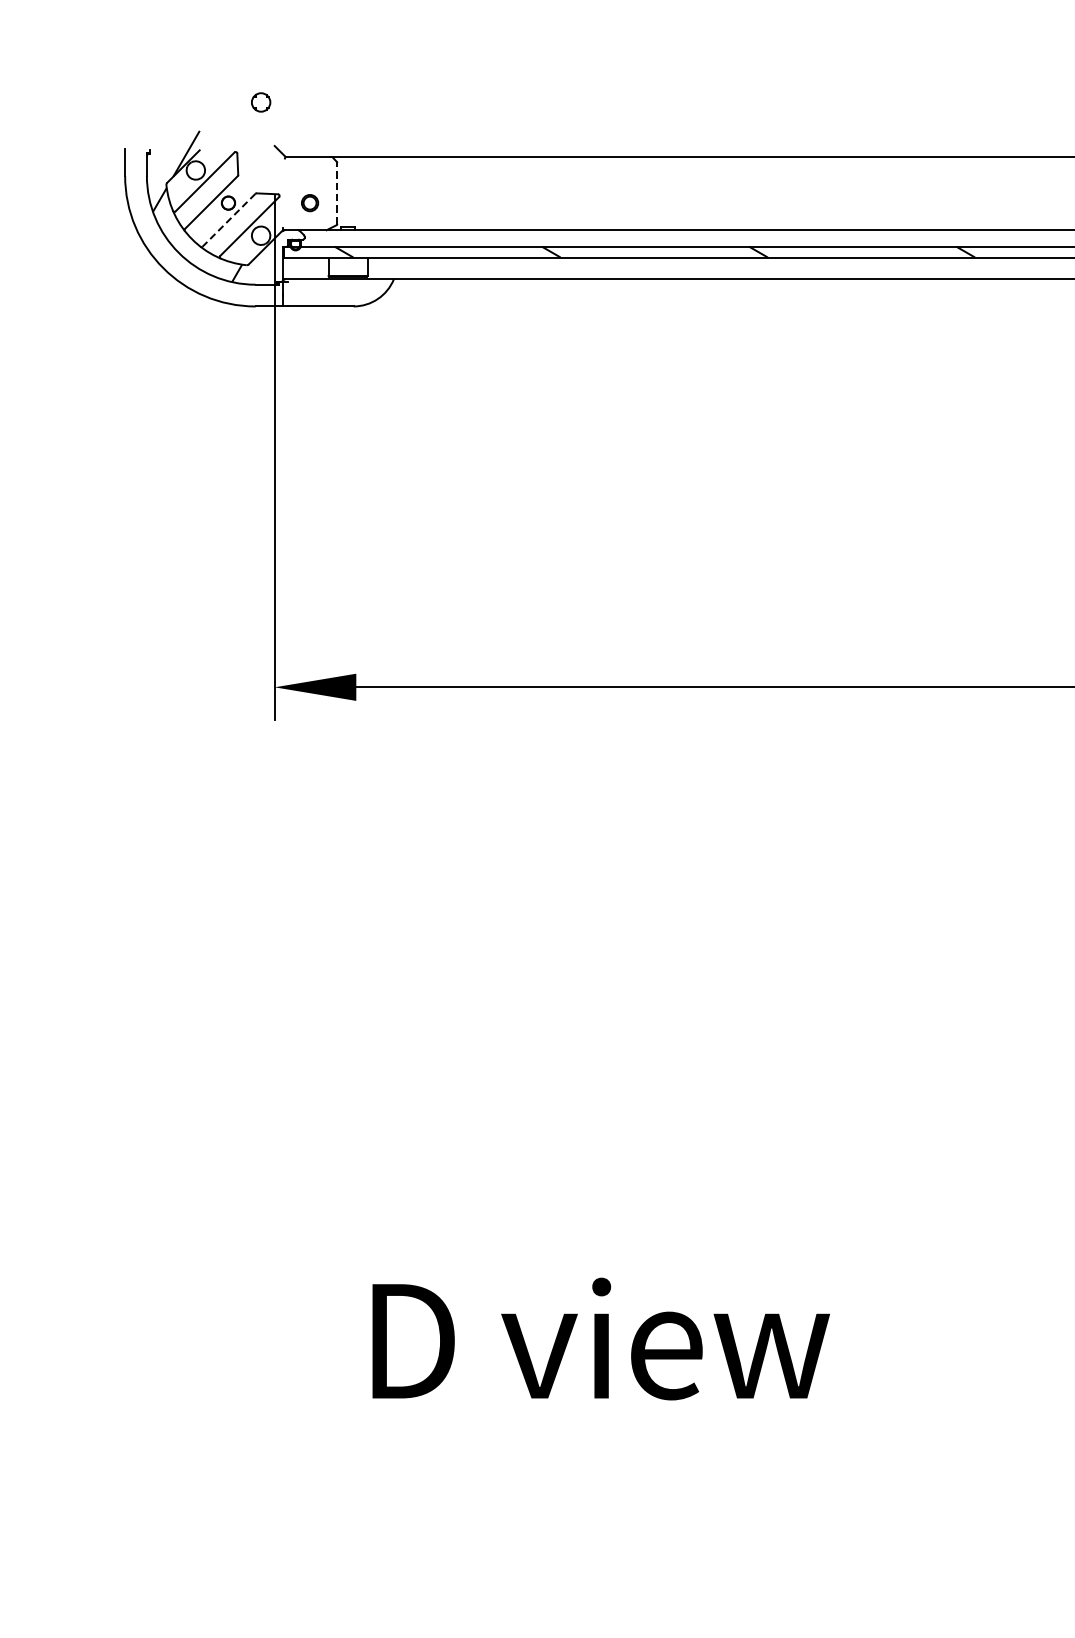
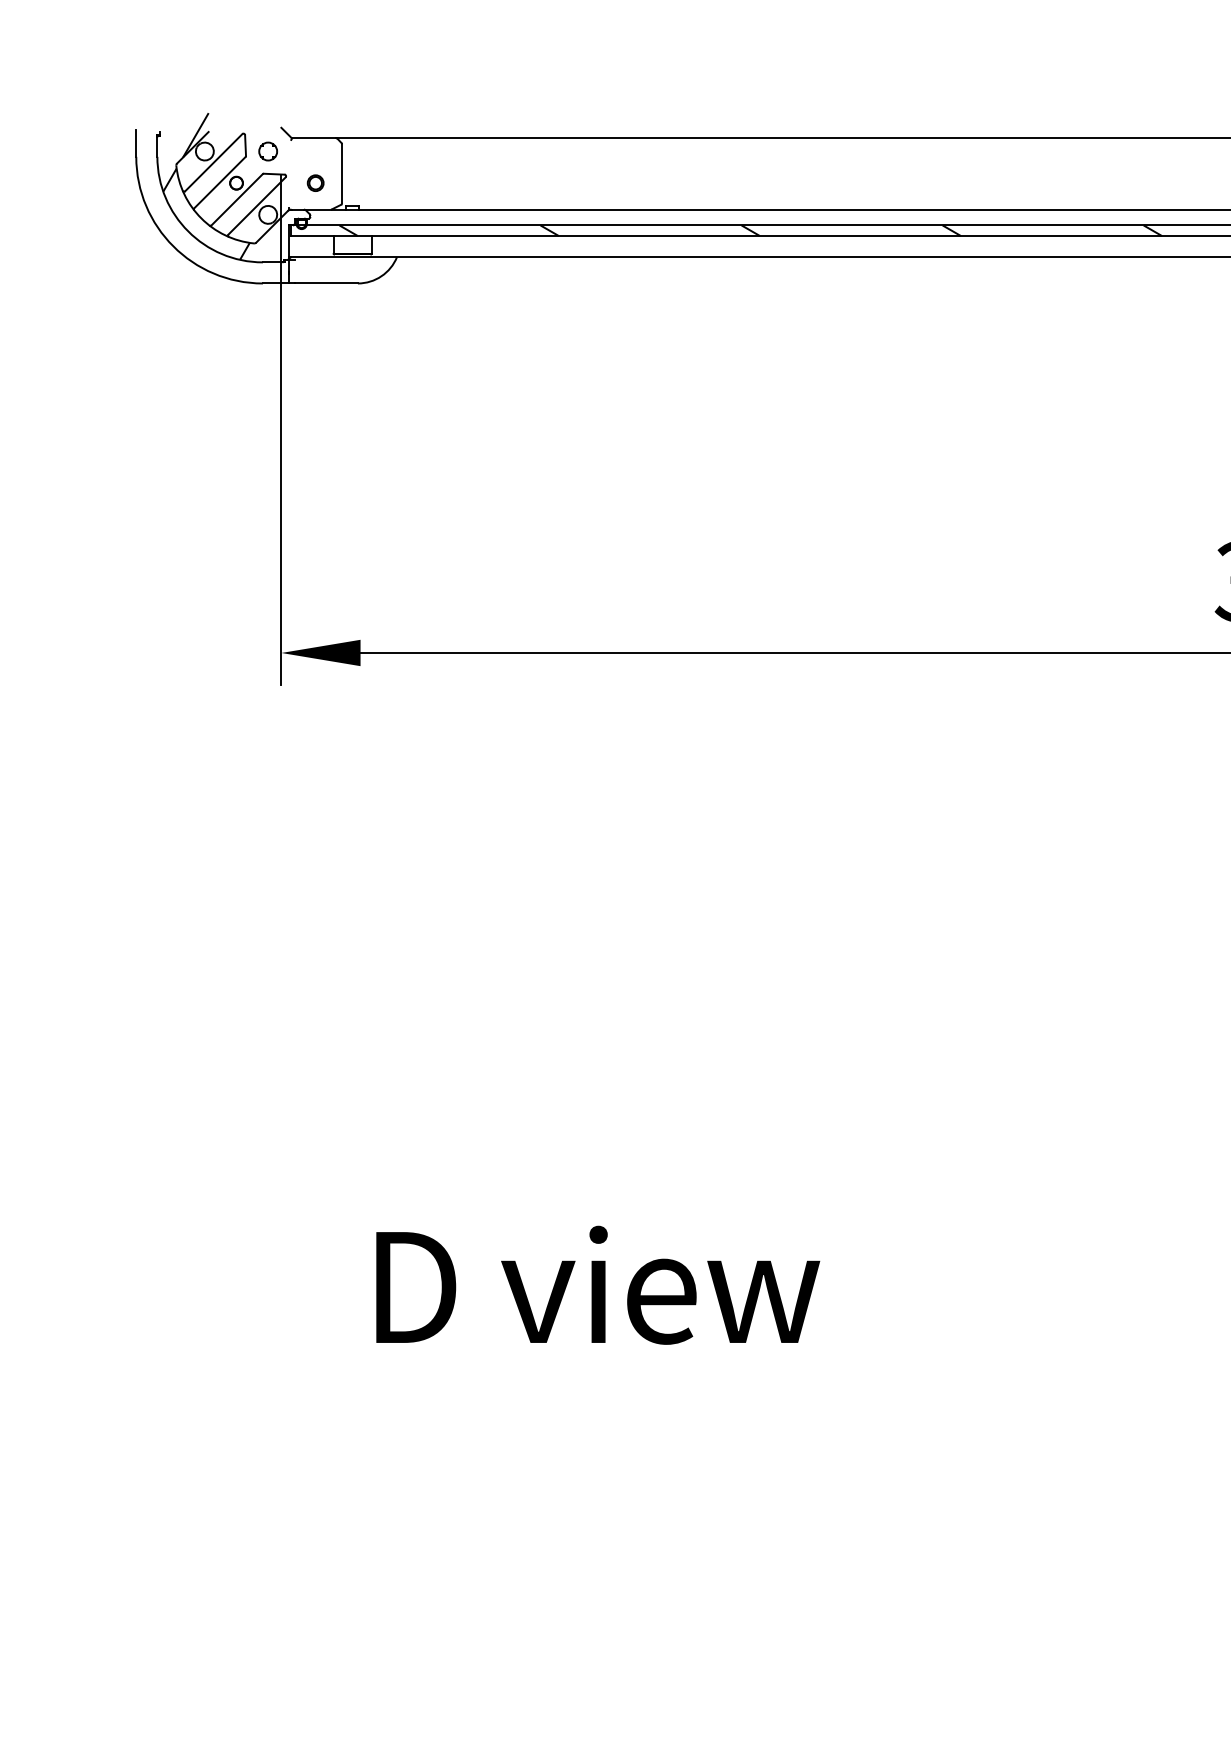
part: (260, 102) -> (267, 151), moved
line: (337, 193) -> (342, 173), dashed -> solid
line: (228, 220) -> (236, 200), dashed -> solid

